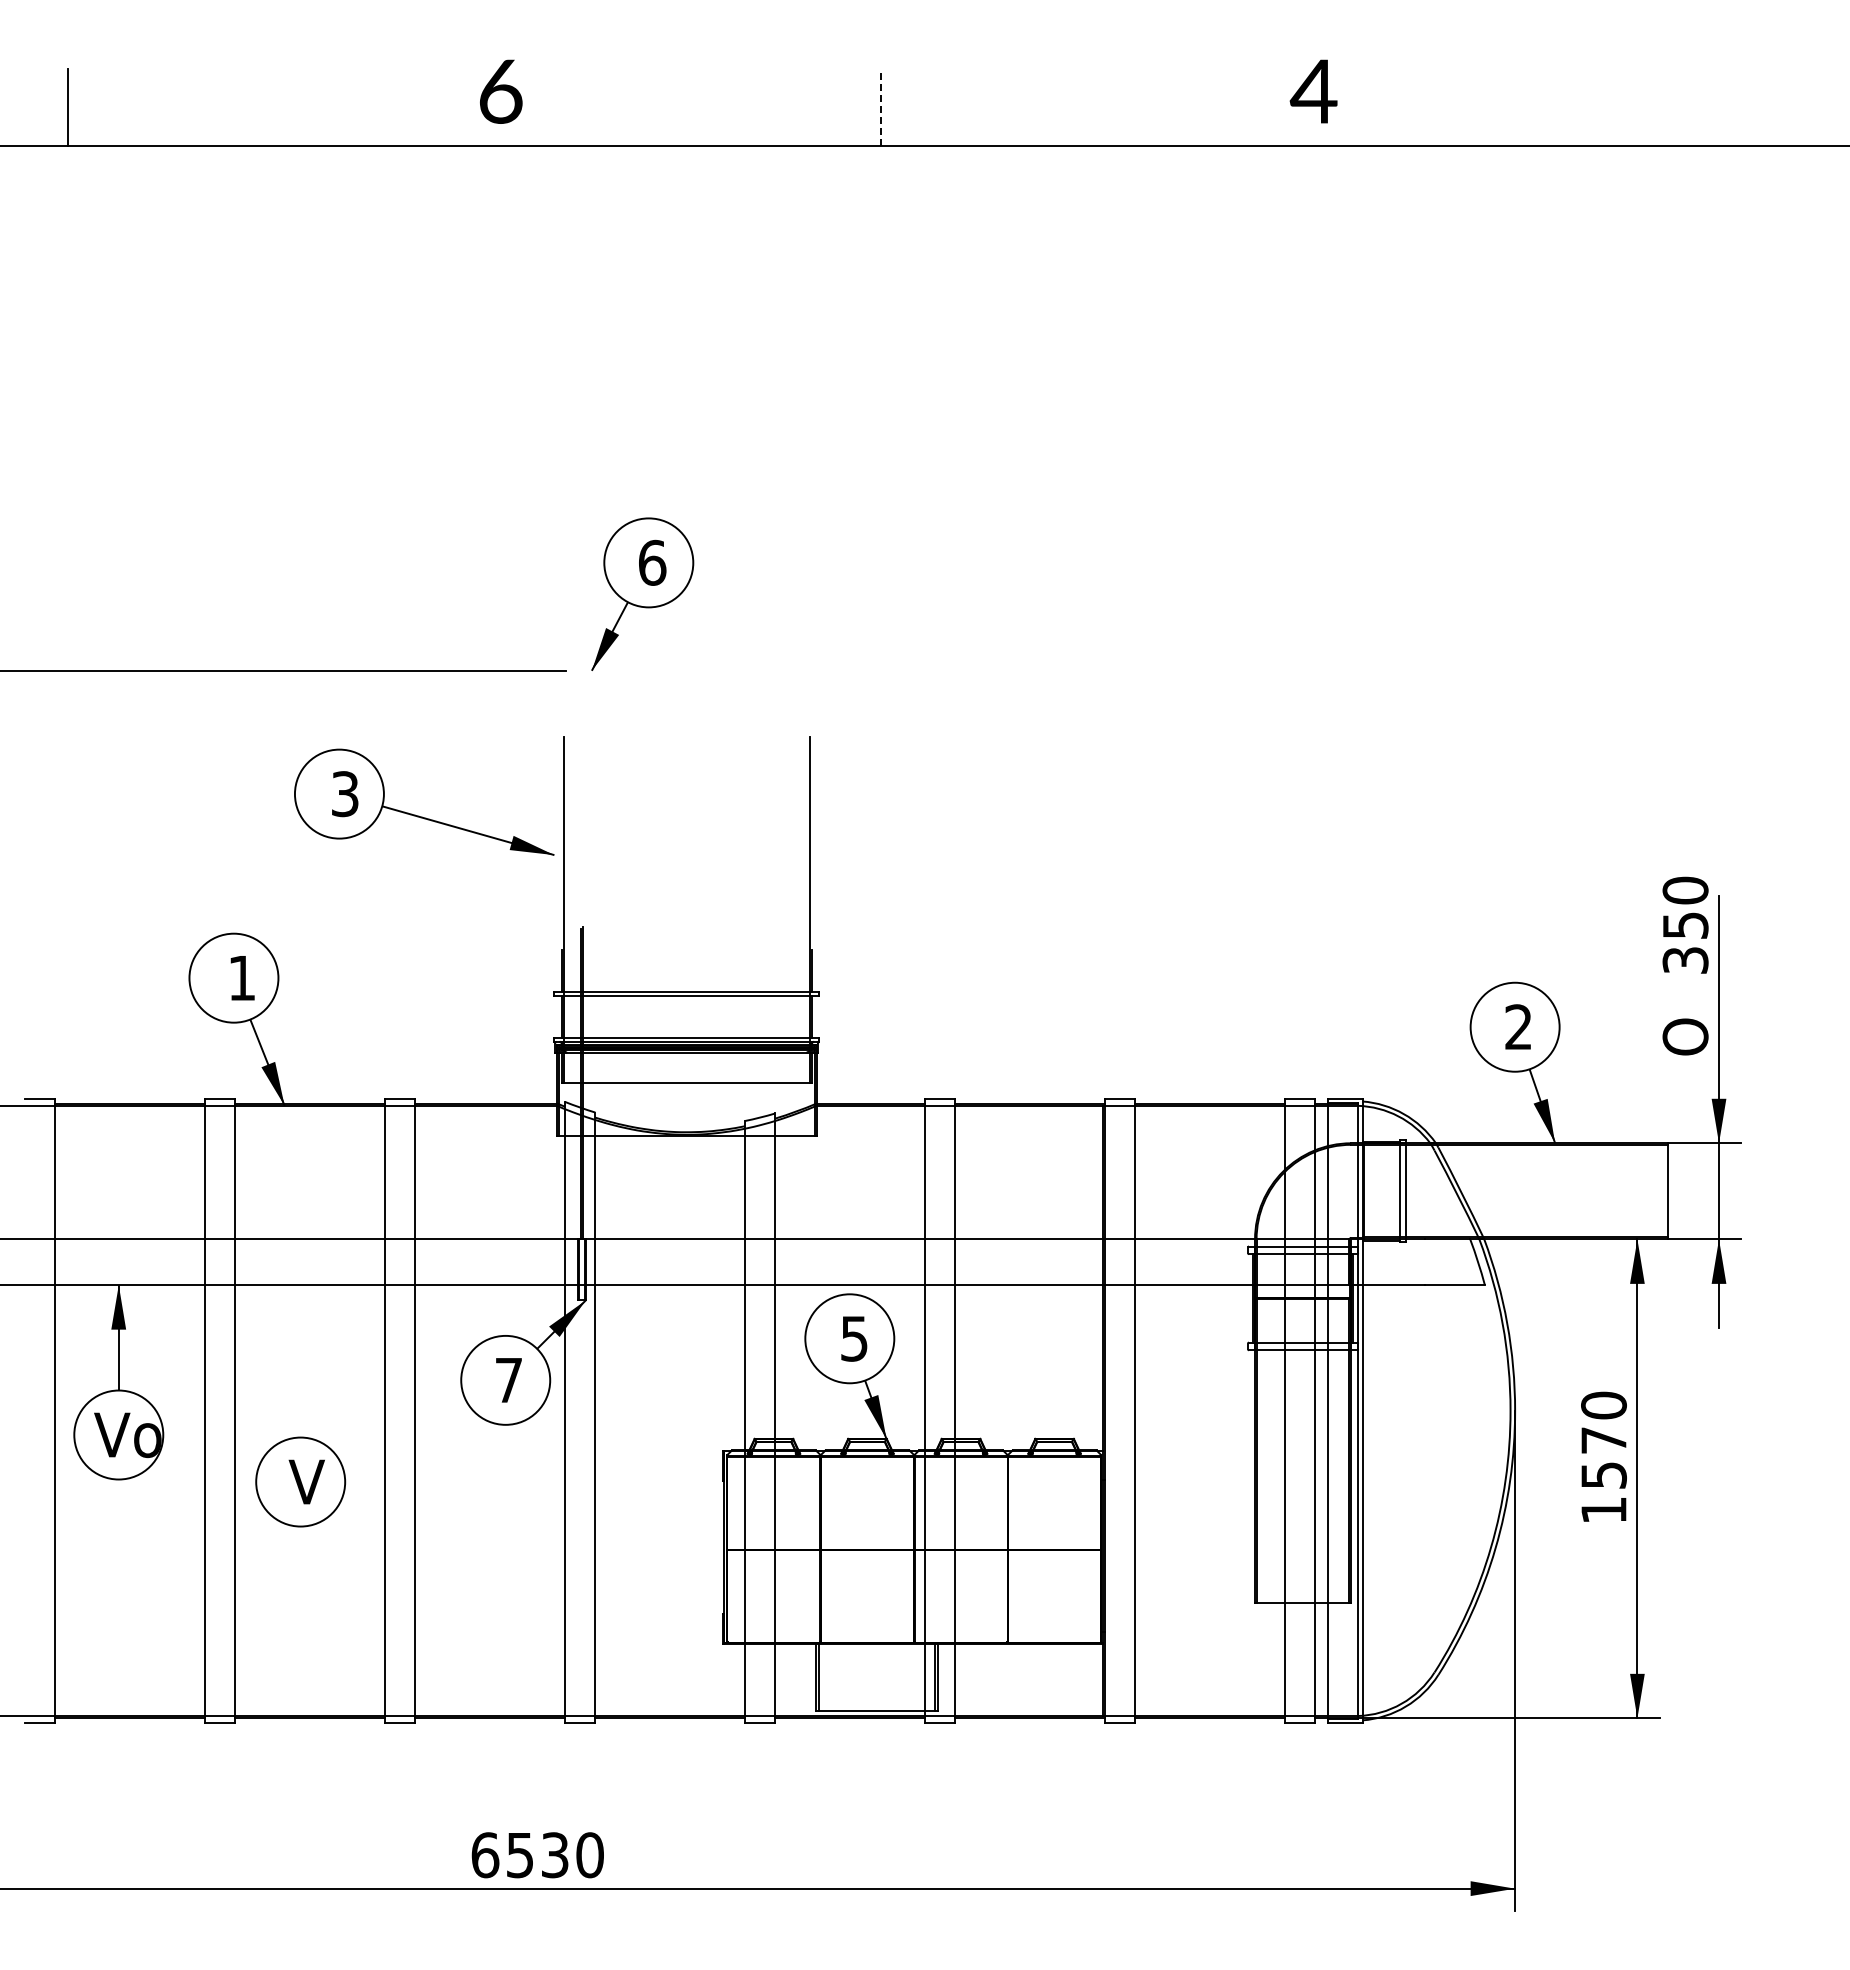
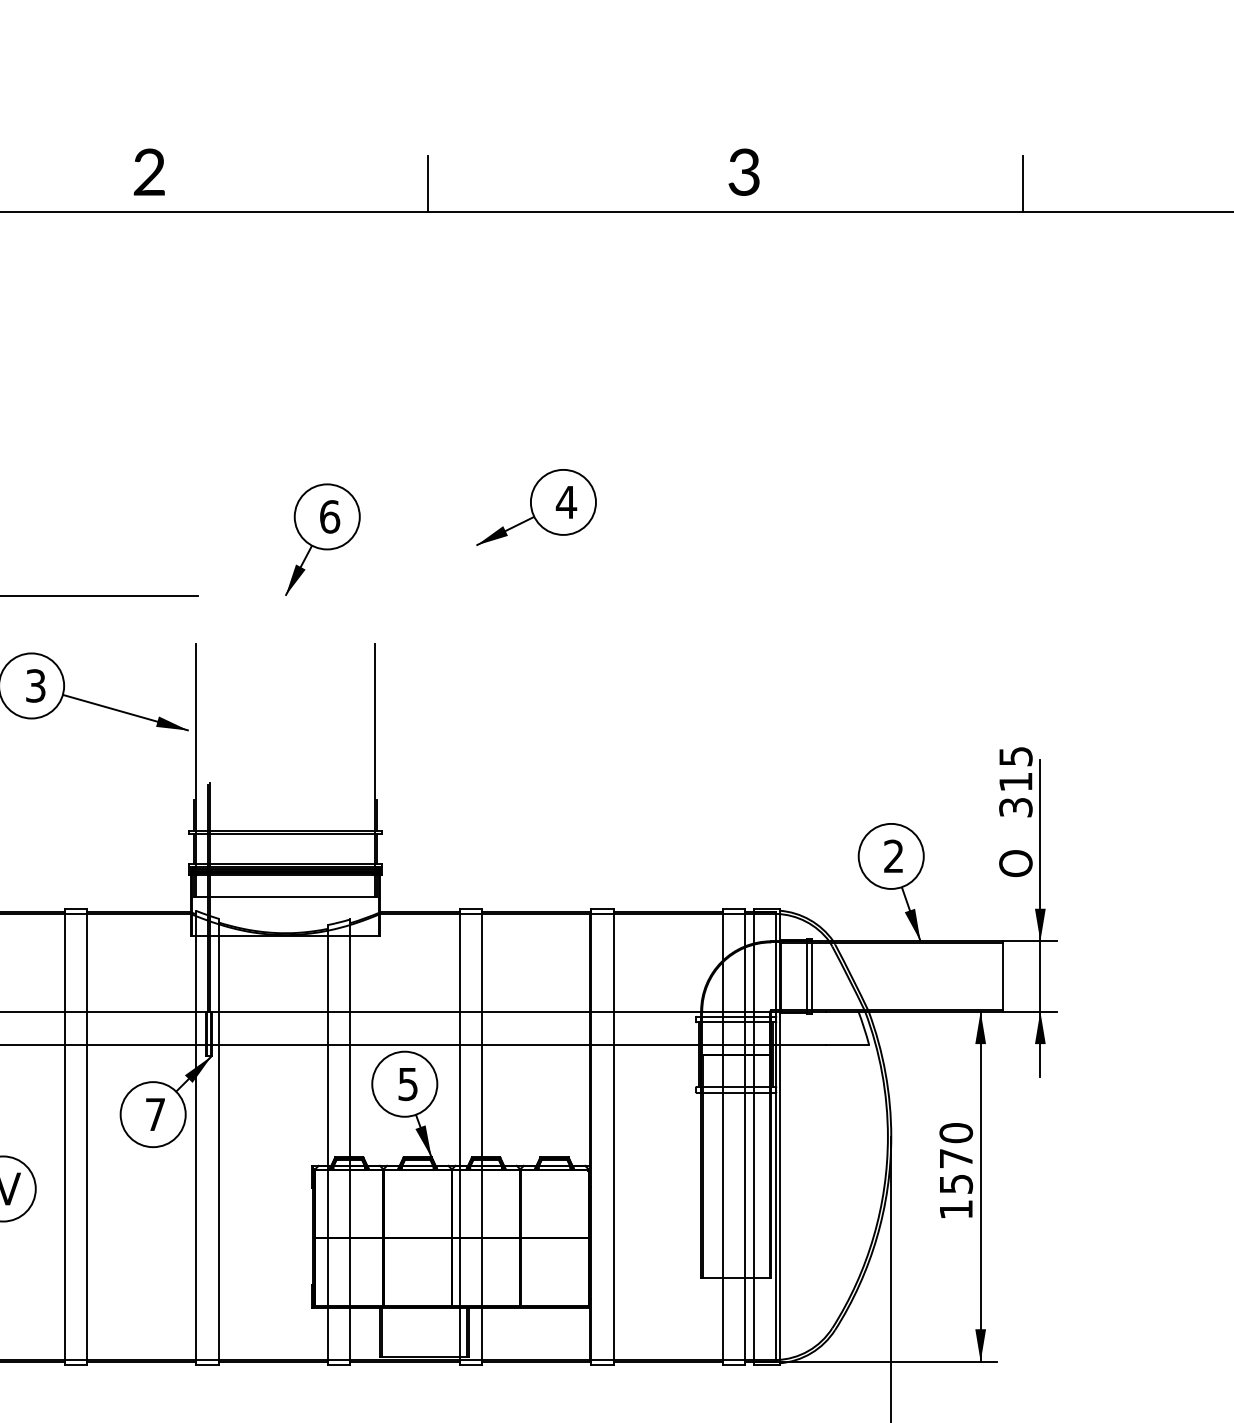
text: (500, 91) -> (149, 172), 6 -> 2
text: (1313, 91) -> (743, 172), 4 -> 3
line: (881, 107) -> (427, 183), dashed -> solid
line: (1694, 107) -> (1022, 183), added
part: (1029, 549) -> (536, 507), added
part: (642, 593) -> (322, 539), moved
text: (1685, 907) -> (1015, 768), 350 -> 315

